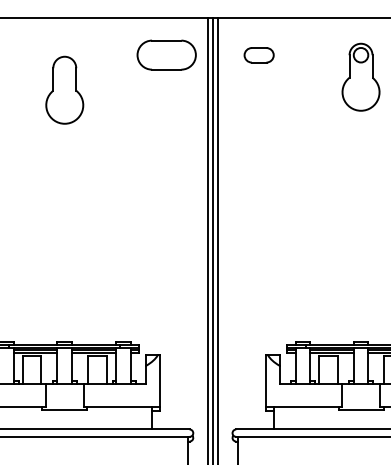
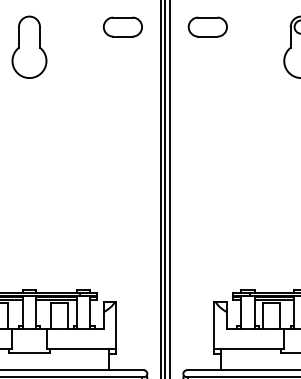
part: (166, 55) -> (122, 27), size x0.71
part: (258, 55) -> (207, 27), size x1.43
part: (64, 89) -> (29, 46), moved

